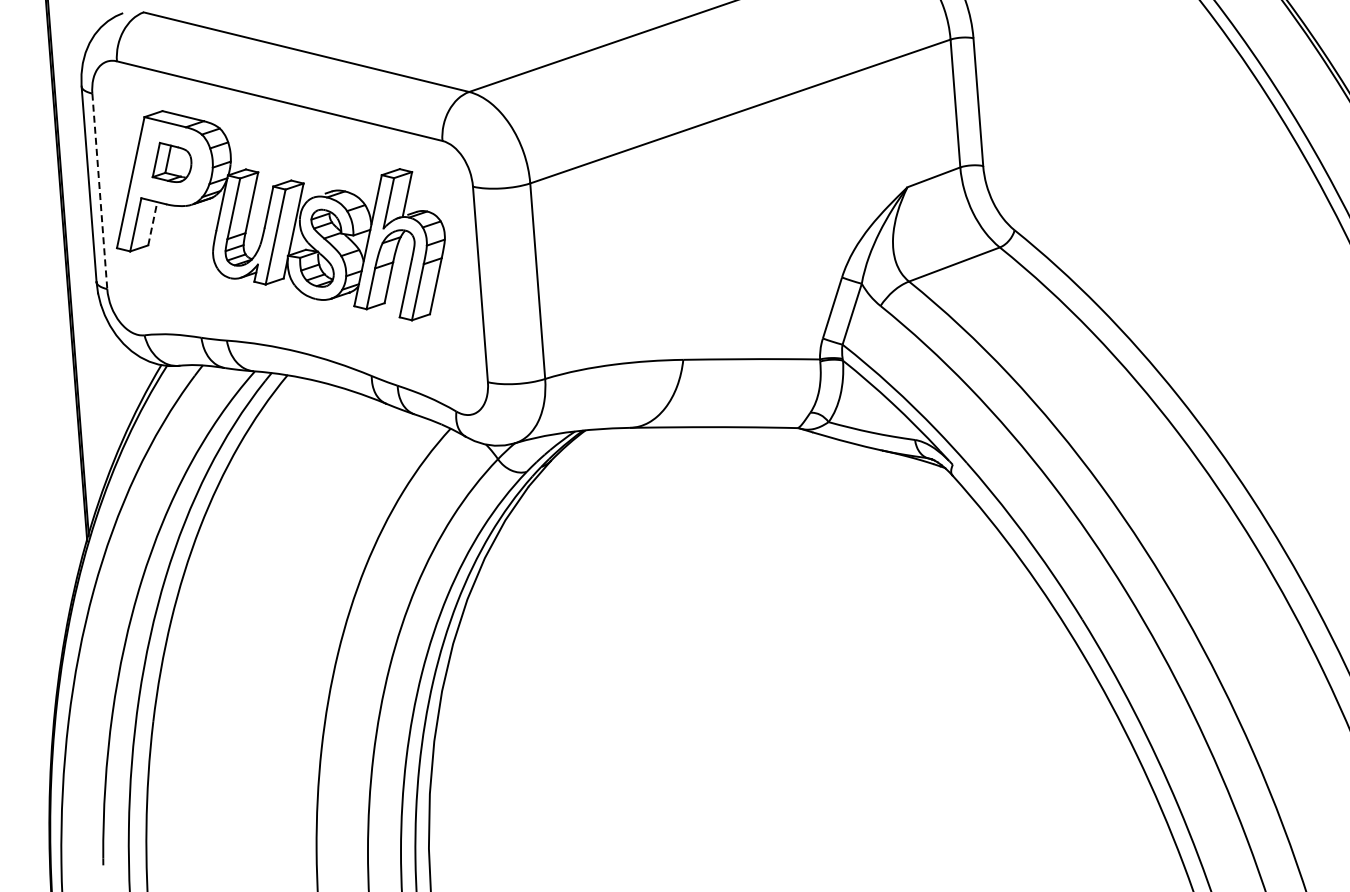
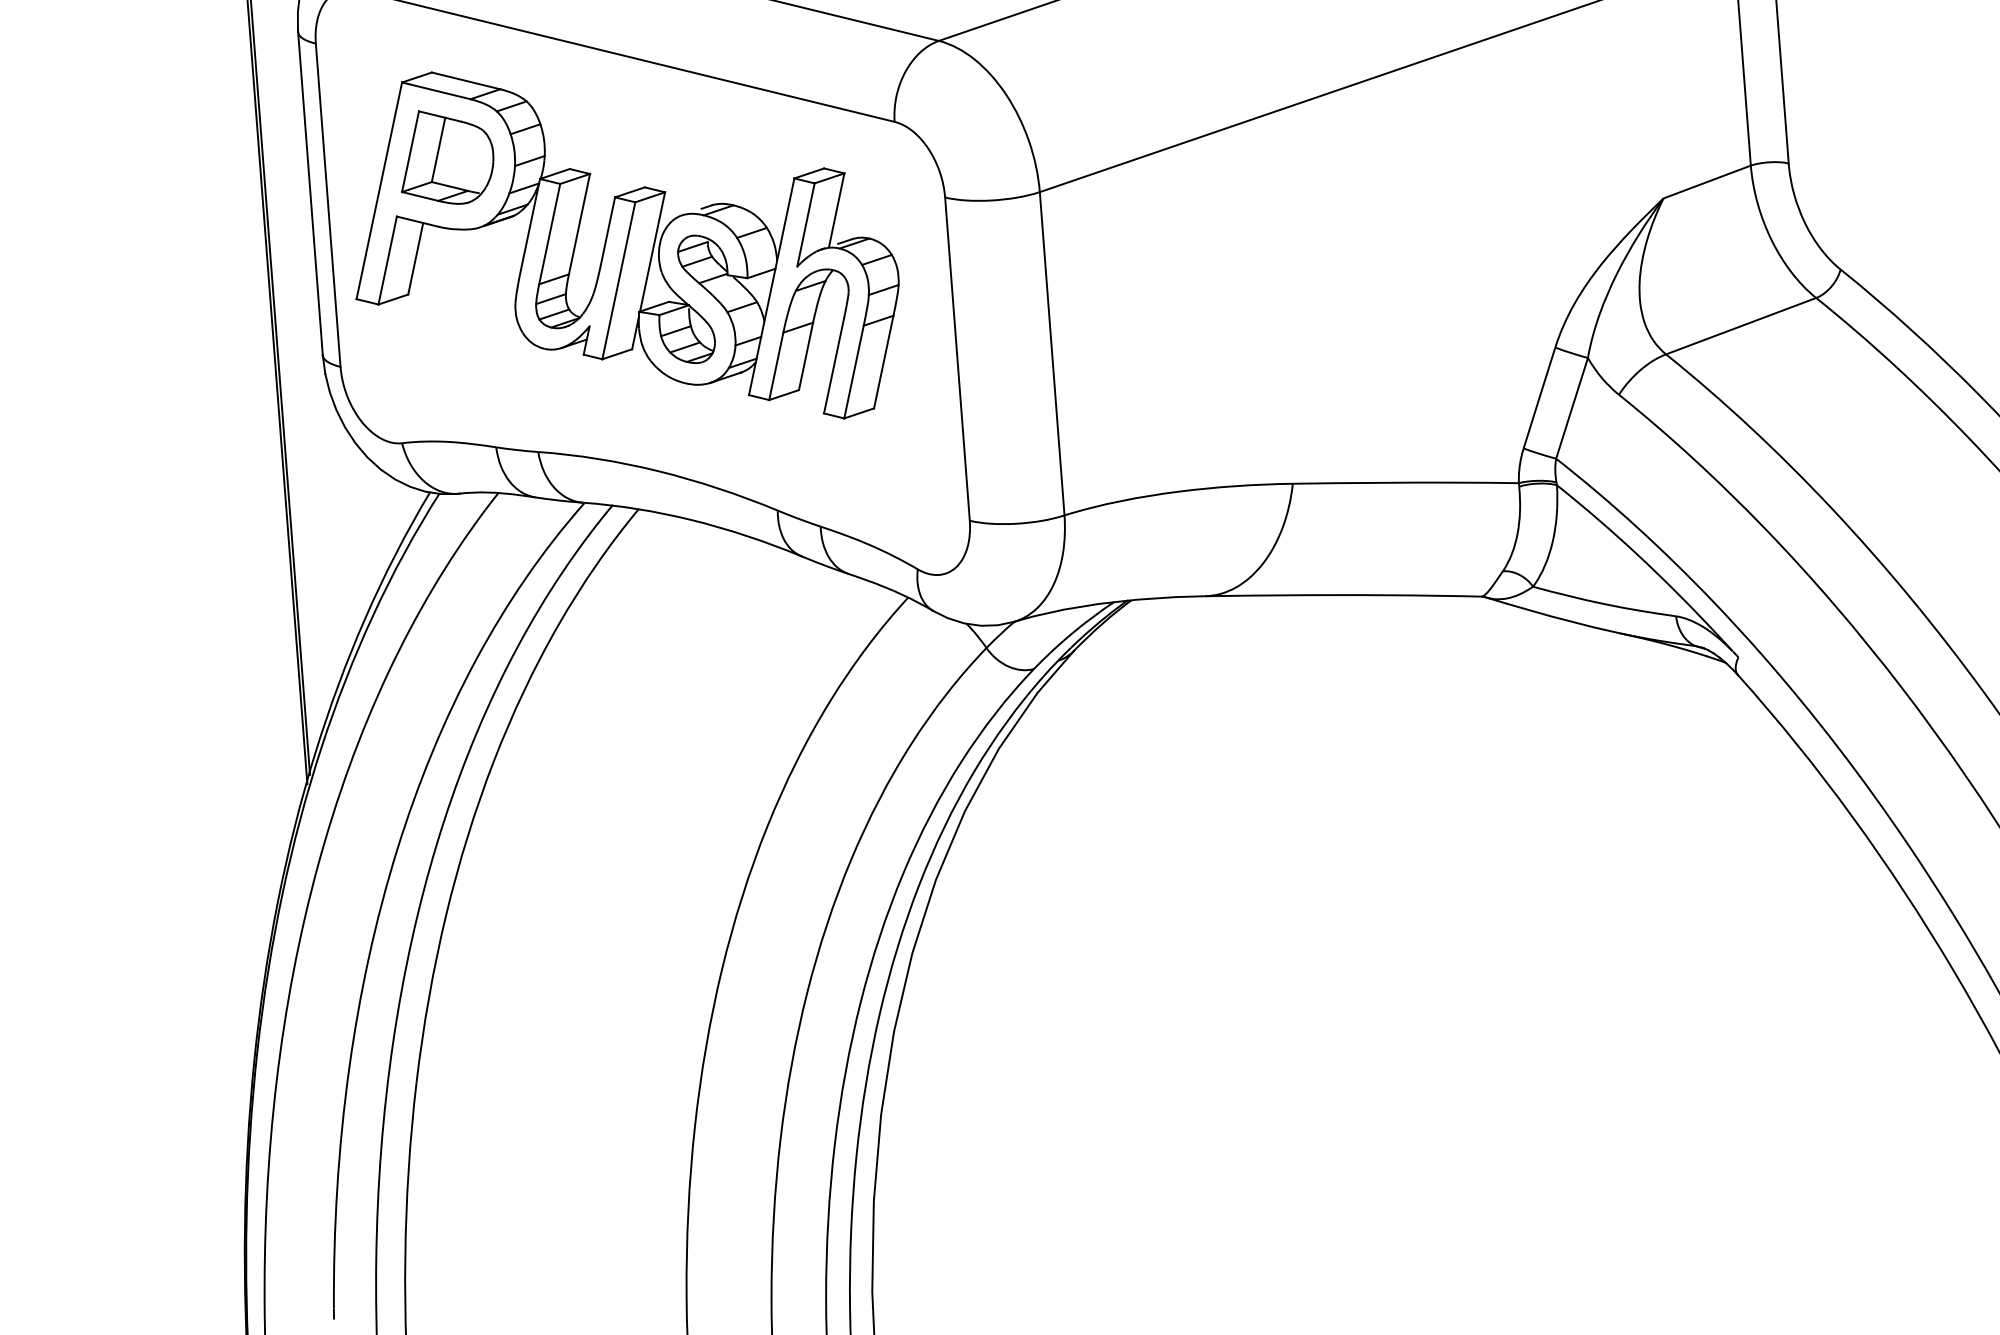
part: (171, 162) -> (446, 157), size x1.43
line: (99, 191) -> (327, 205), dashed -> solid
line: (152, 223) -> (415, 258), dashed -> solid

